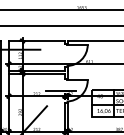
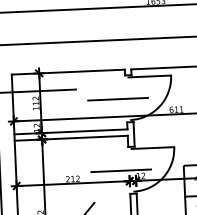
line: (60, 55) -> (117, 99), added

